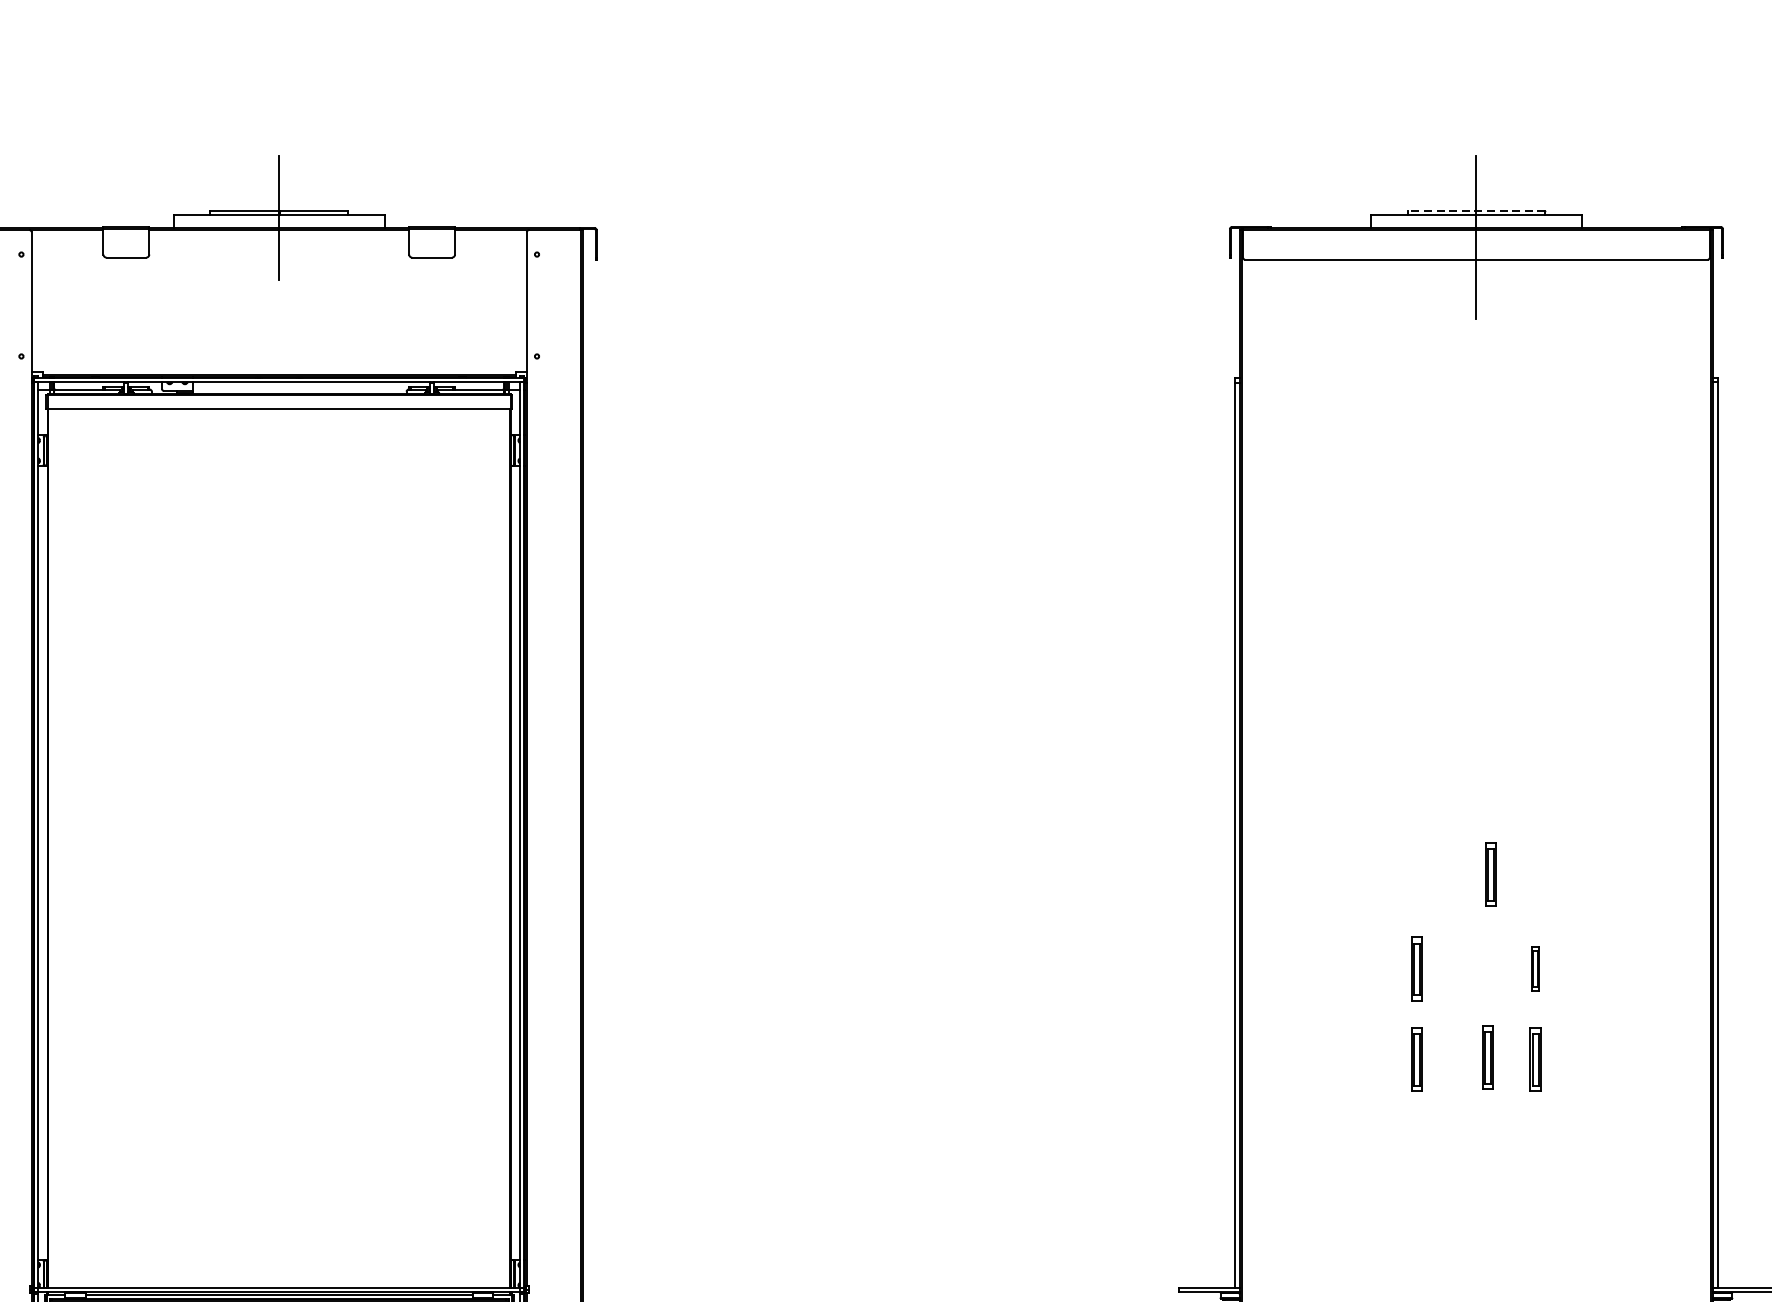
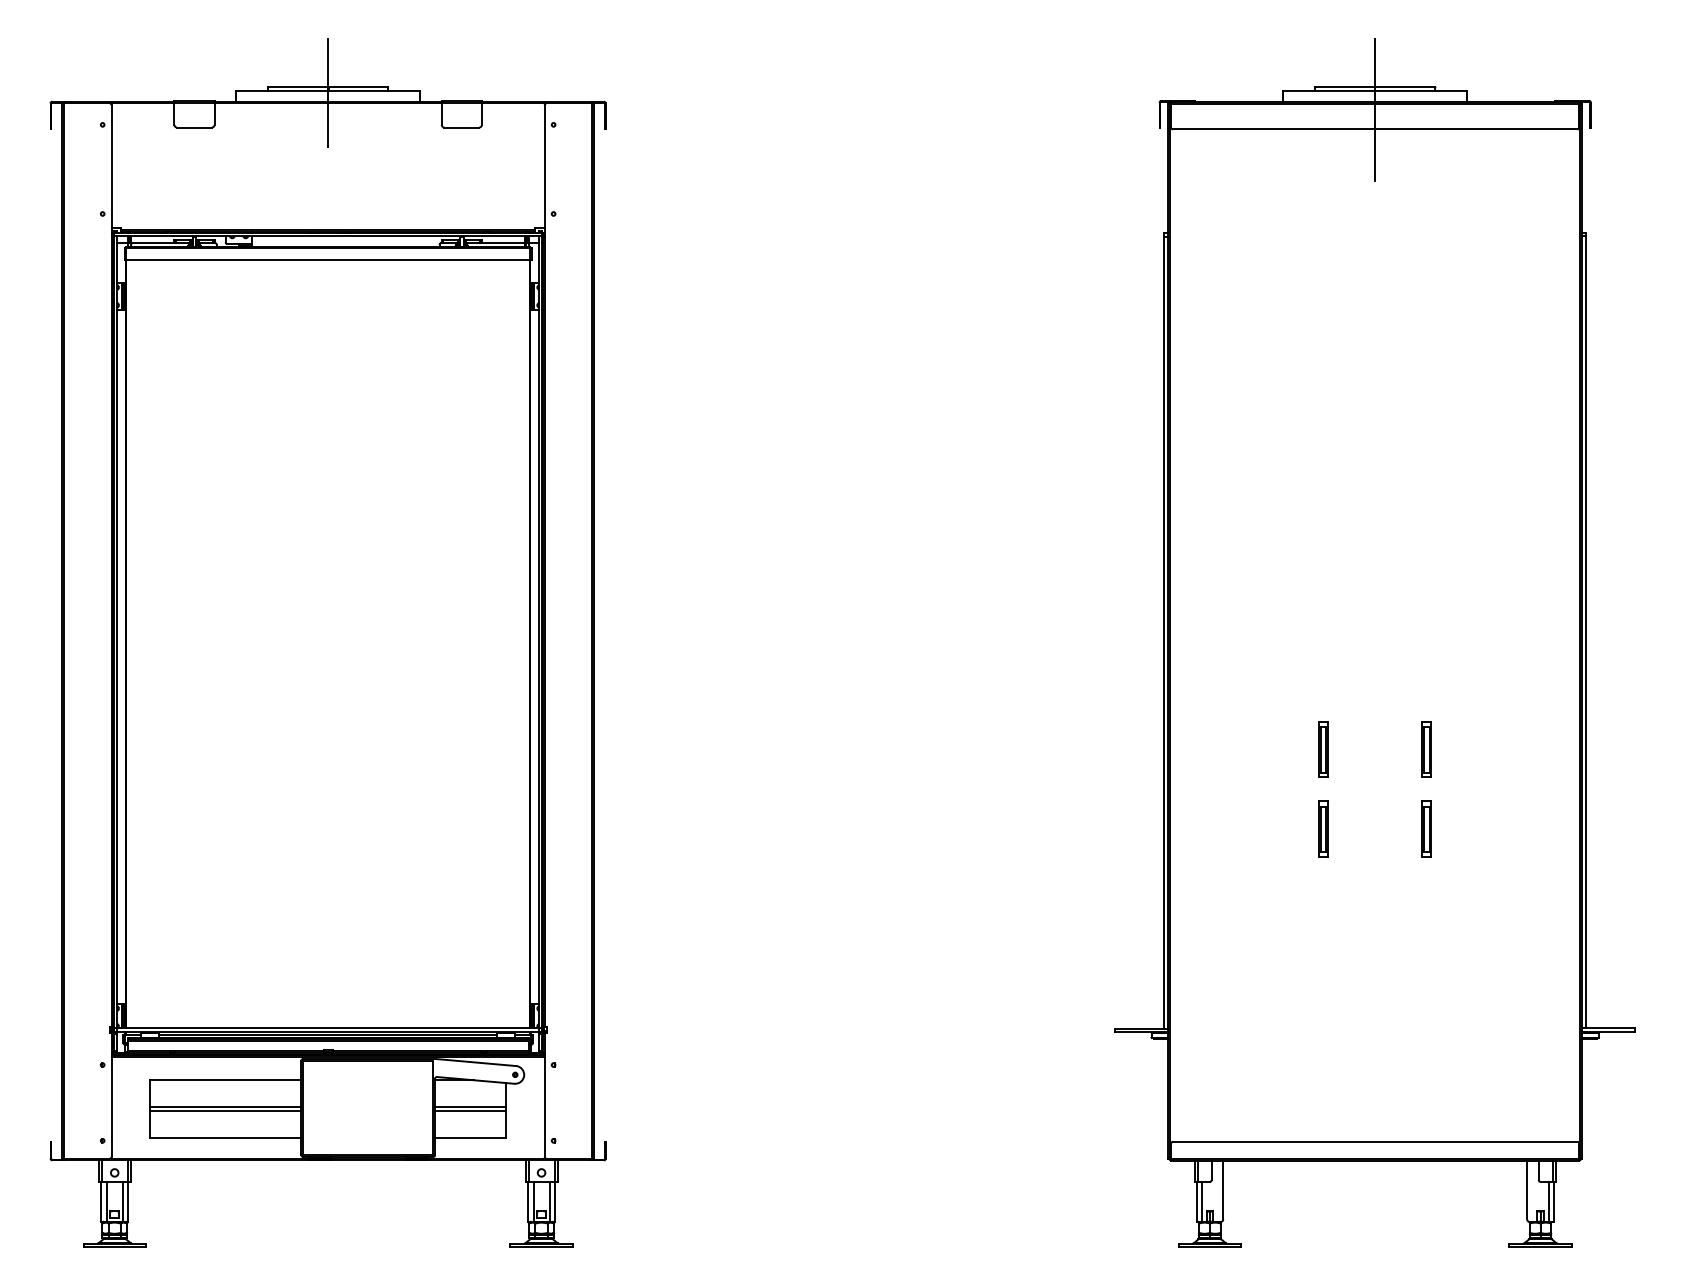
line: (1475, 210) -> (1374, 86), dashed -> solid
part: (1490, 873) -> (1387, 666), removed
part: (1535, 968) -> (1426, 749), size x1.43
part: (1488, 1056) -> (1385, 826), removed

